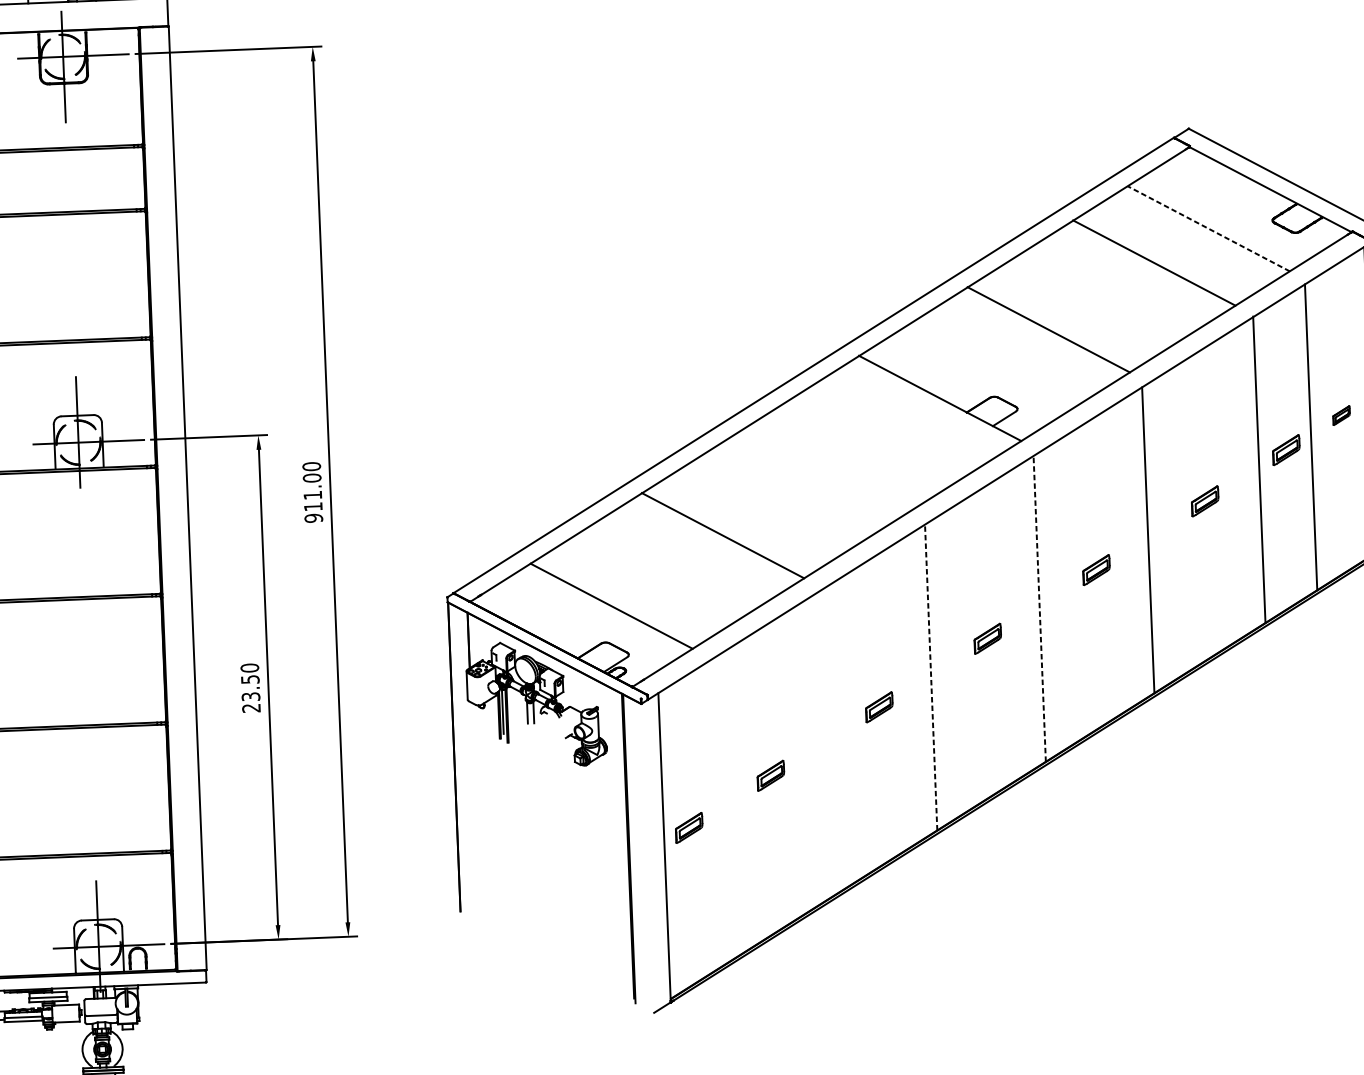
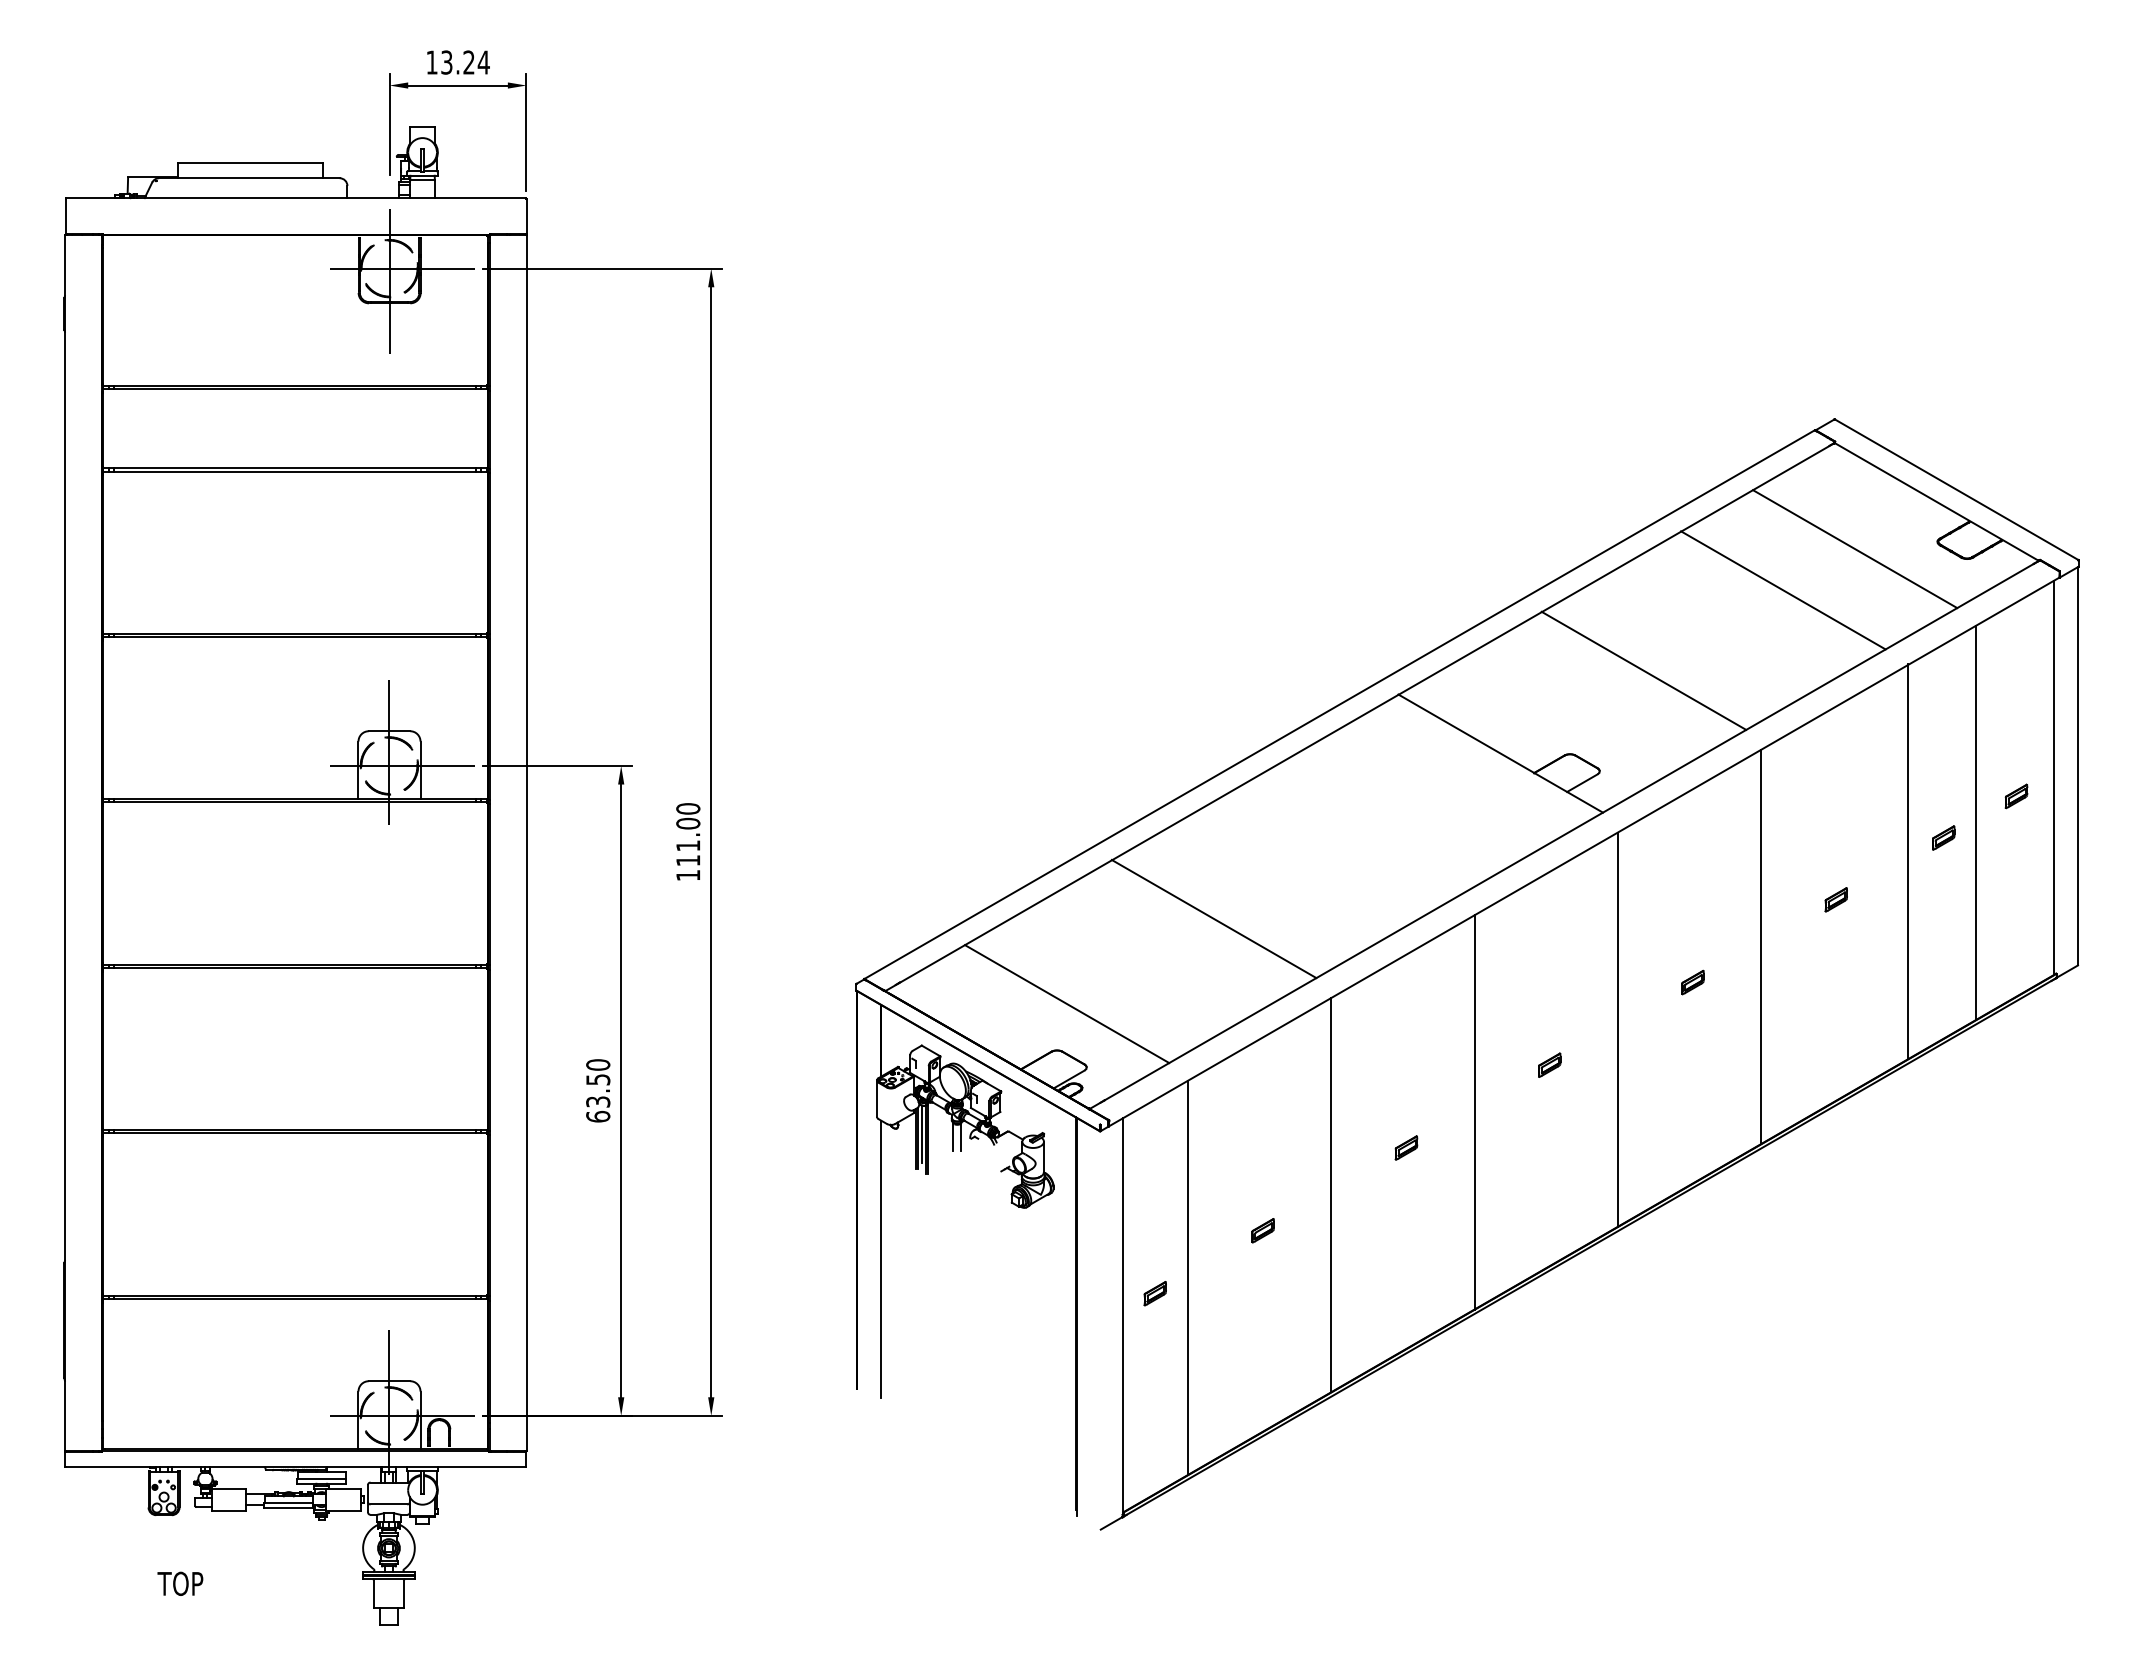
line: (1209, 229) -> (1855, 549), dashed -> solid
part: (1286, 449) -> (1943, 837), size x0.62
part: (1204, 501) -> (1835, 899), size x0.62
text: (313, 518) -> (688, 875), 911.00 -> 111.00
part: (1096, 570) -> (1692, 982), size x0.62
line: (1039, 608) -> (1617, 1029), dashed -> solid
part: (987, 638) -> (1549, 1064), size x0.62
line: (931, 676) -> (1474, 1111), dashed -> solid
part: (879, 706) -> (1406, 1147), size x0.62
text: (251, 708) -> (598, 1116), 23.50 -> 63.50
line: (822, 745) -> (1331, 1194), added
part: (770, 775) -> (1262, 1230), size x0.62
line: (475, 809) -> (881, 1258), added
line: (714, 814) -> (1188, 1277), added
part: (688, 828) -> (1154, 1293), size x0.62

